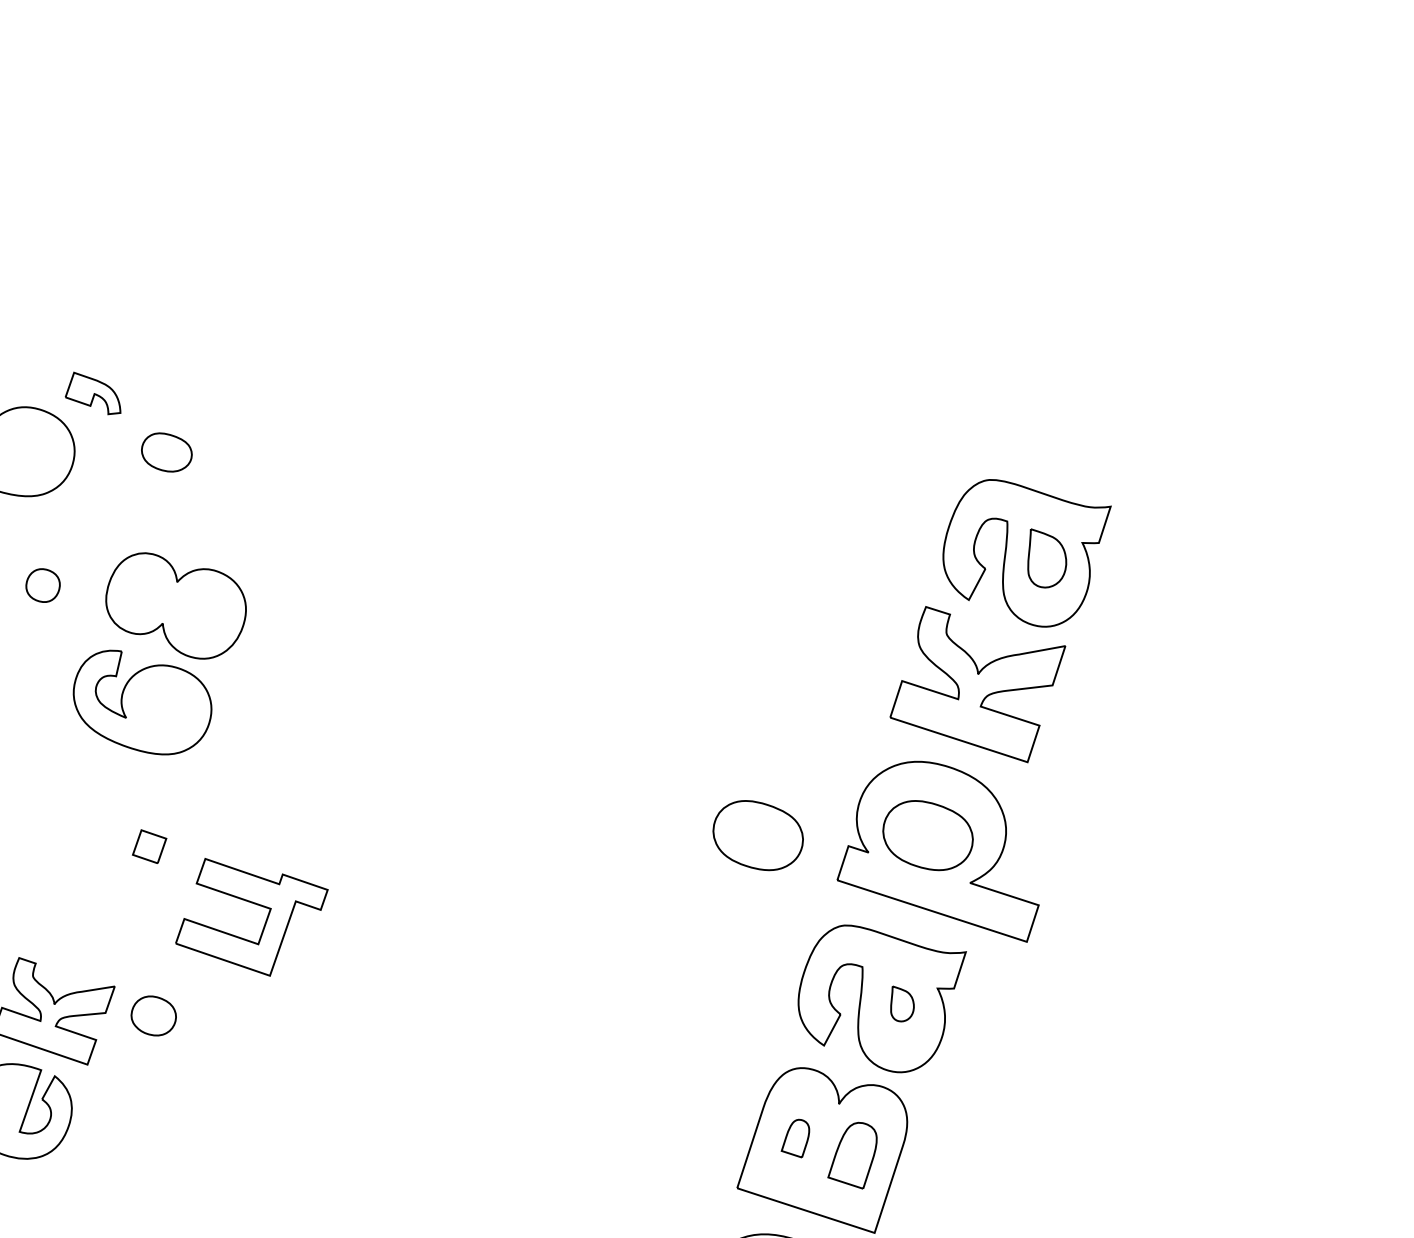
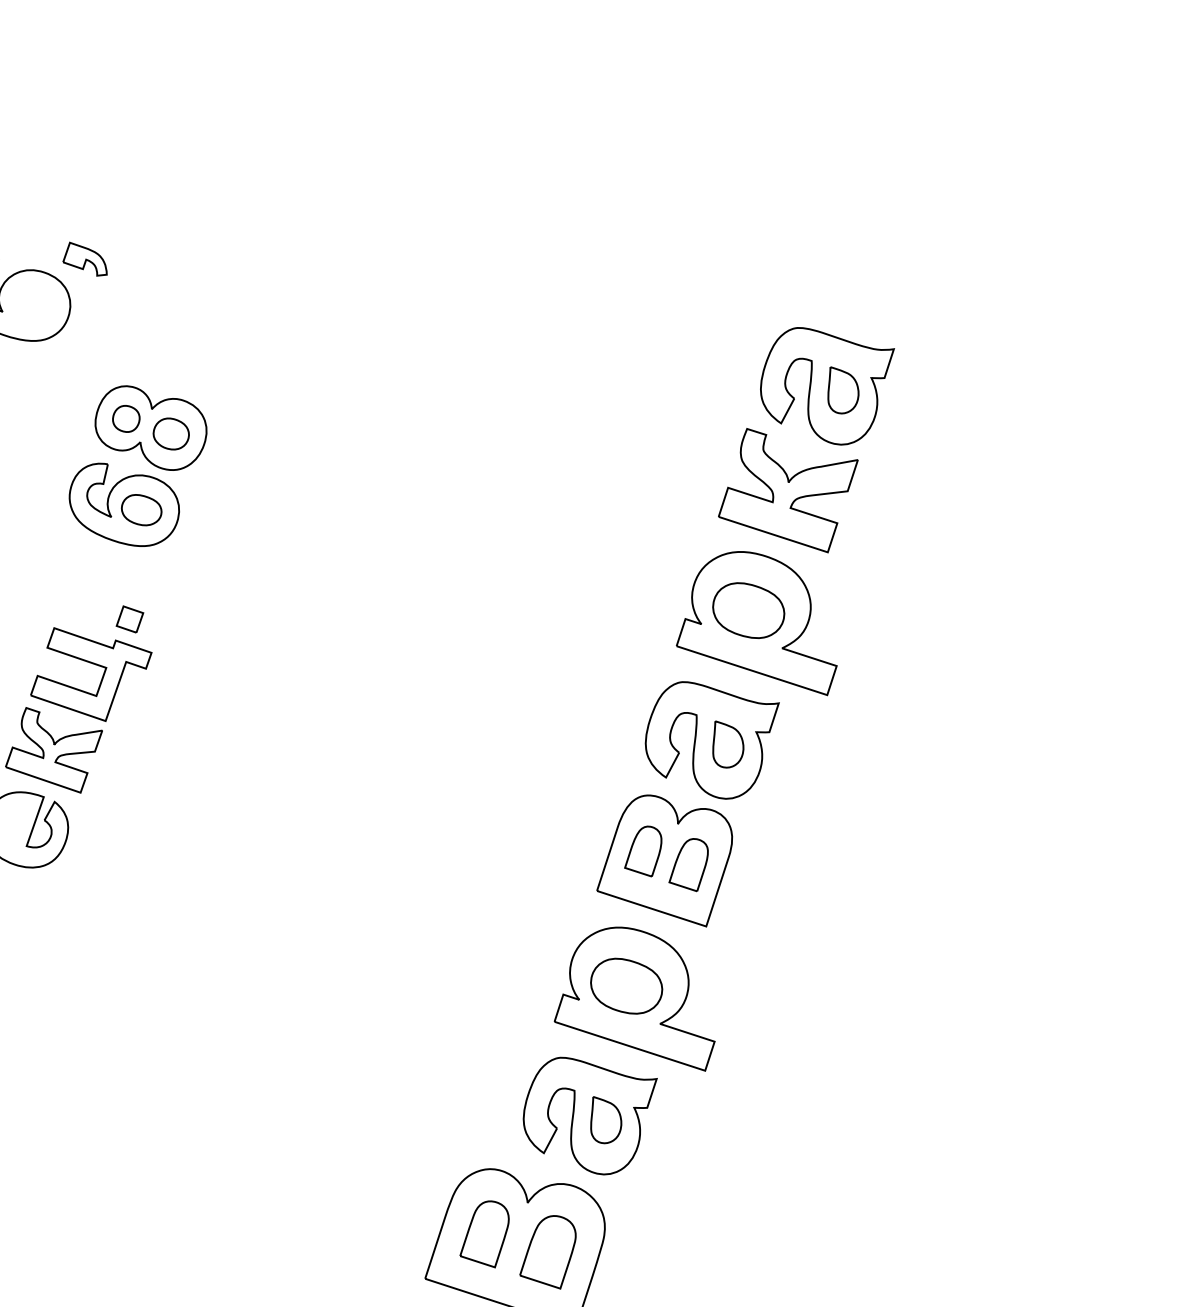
part: (166, 452) -> (141, 510), moved
part: (43, 585) -> (126, 418), moved
part: (757, 835) -> (613, 610), removed
part: (257, 905) -> (95, 665), moved
part: (902, 1003) -> (728, 744), size x1.67
part: (152, 1015) -> (170, 433), moved
part: (795, 1138) -> (643, 851), size x1.67

